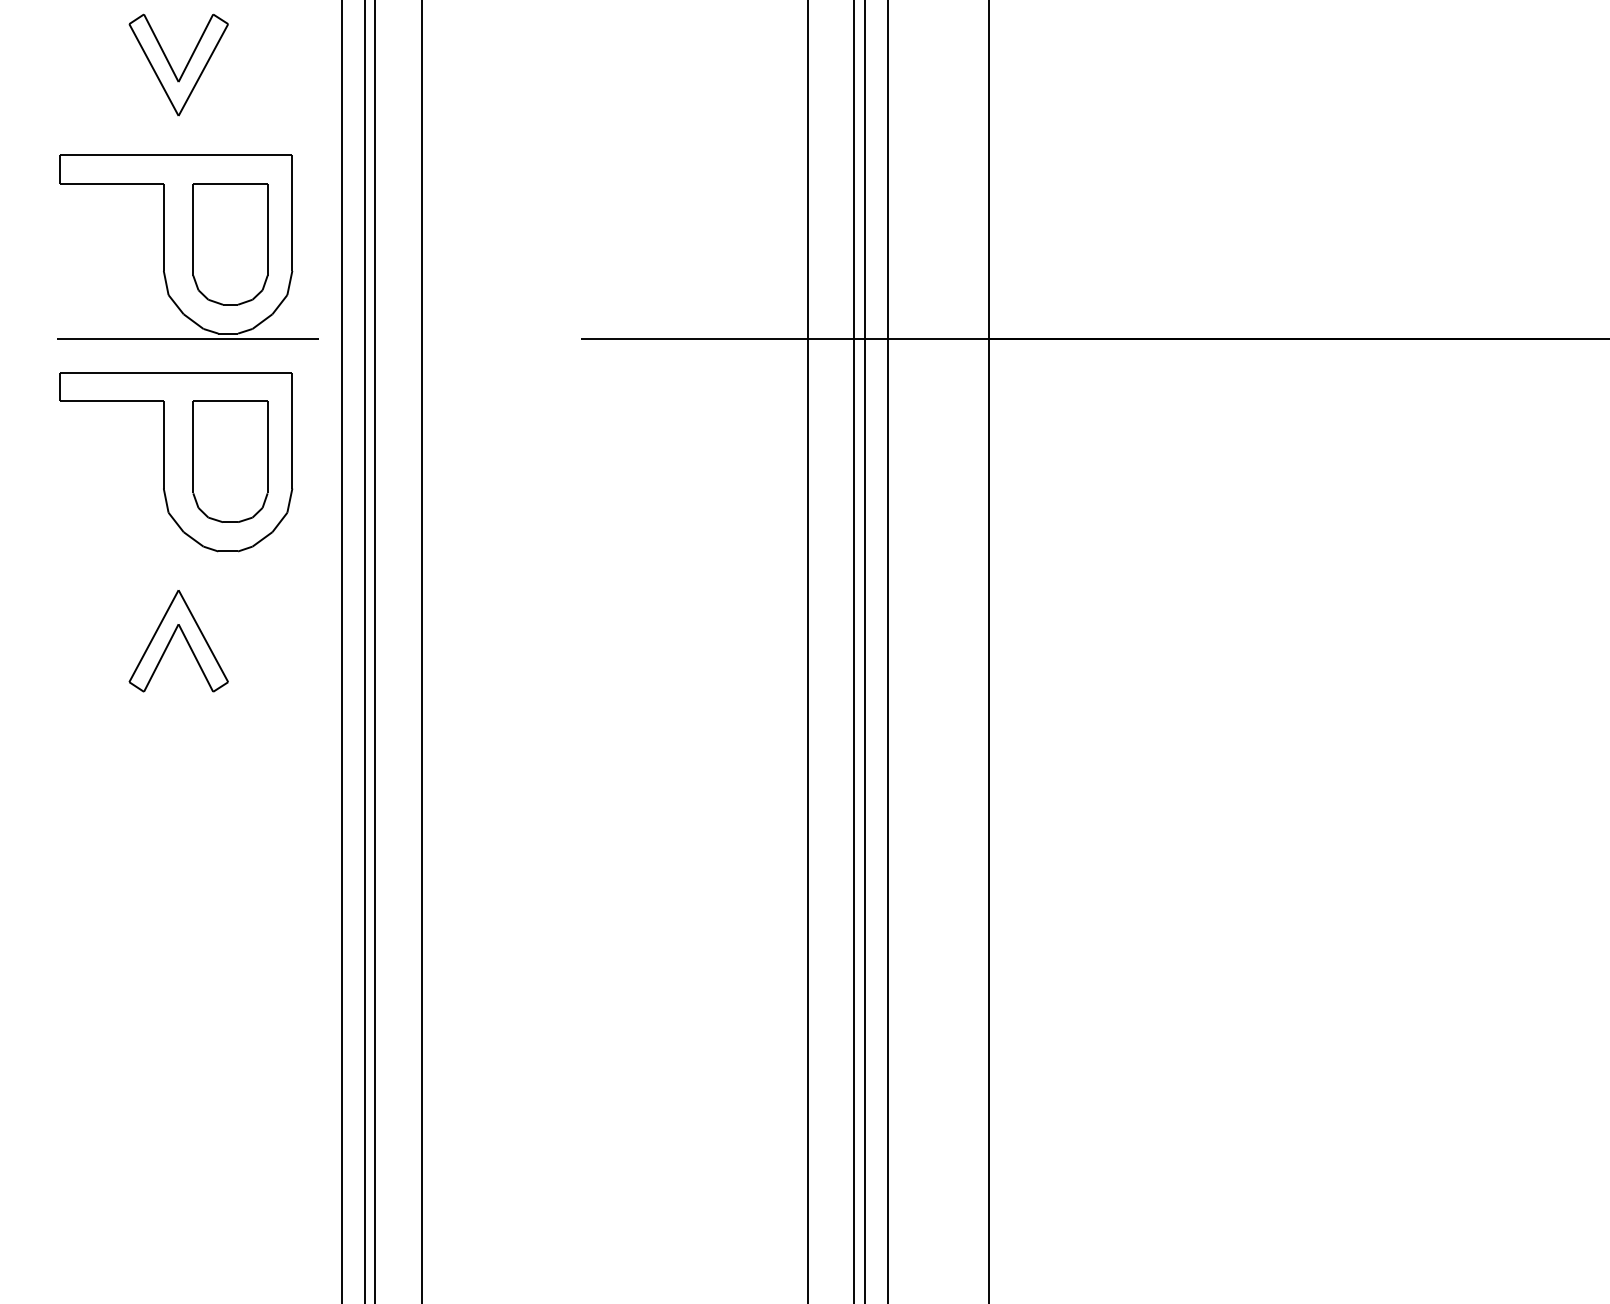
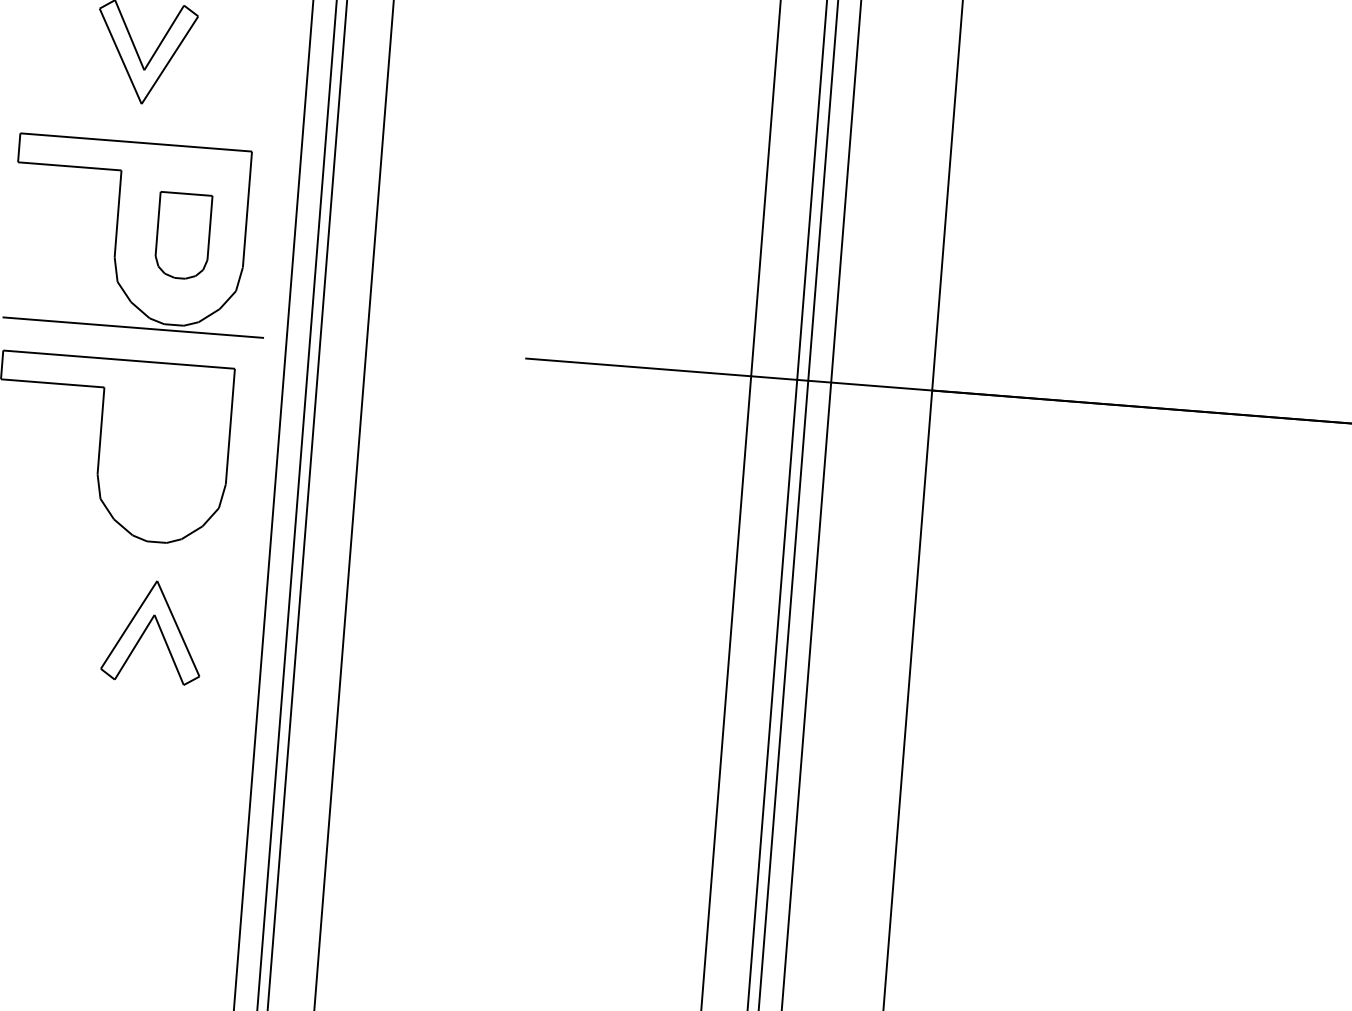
part: (230, 244) -> (183, 236), size x0.7
part: (230, 461) -> (166, 452), removed
part: (172, 638) -> (147, 628), moved

